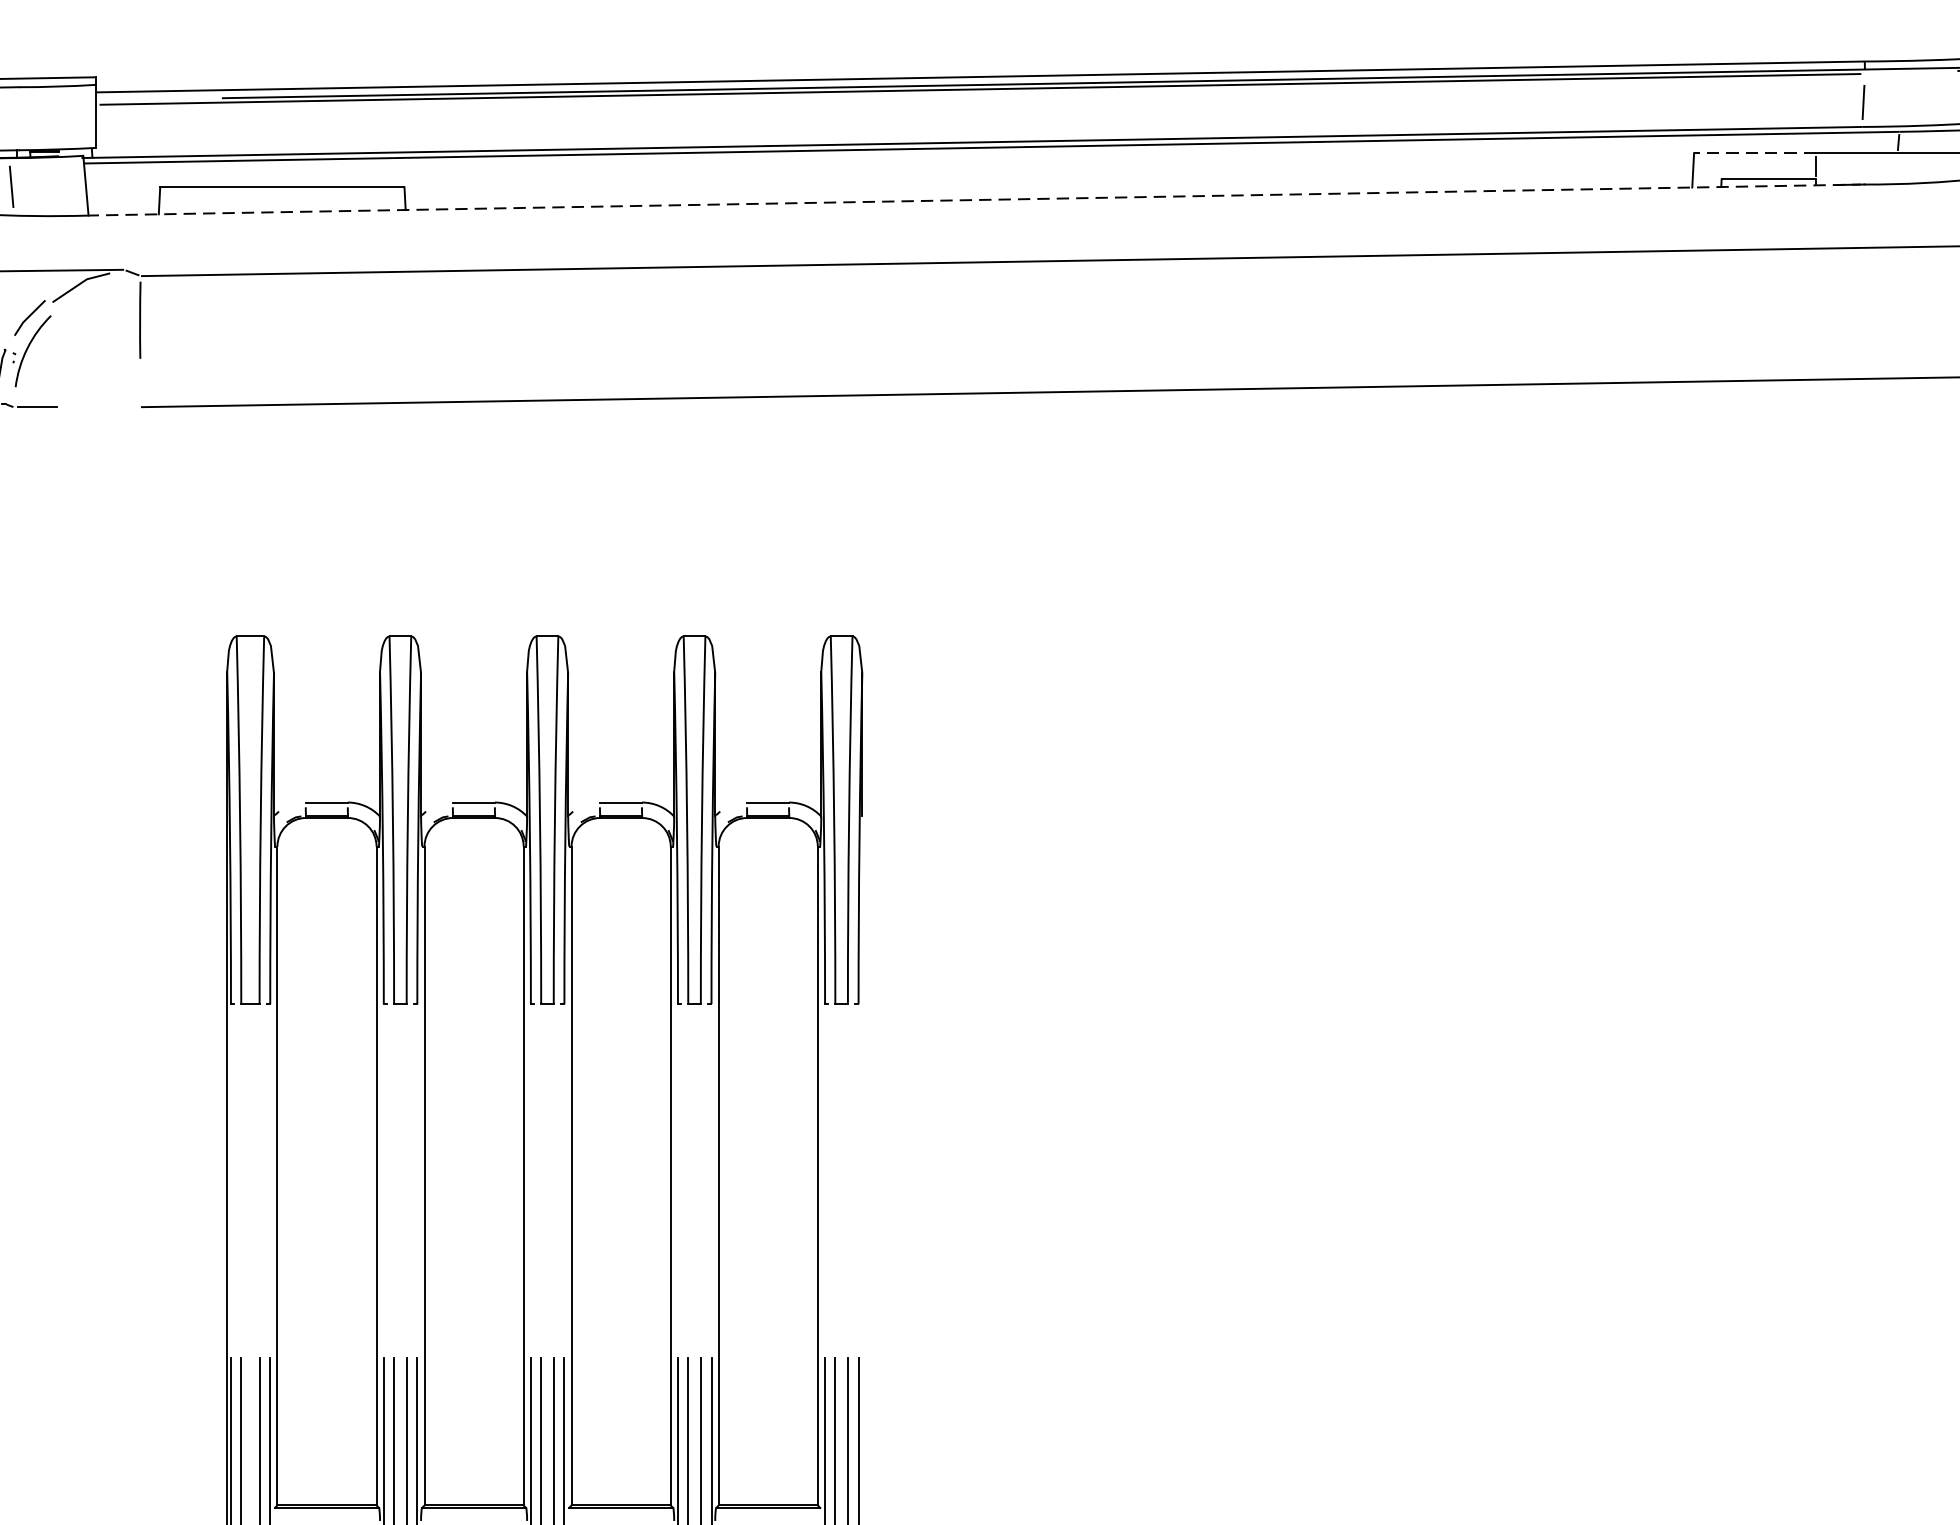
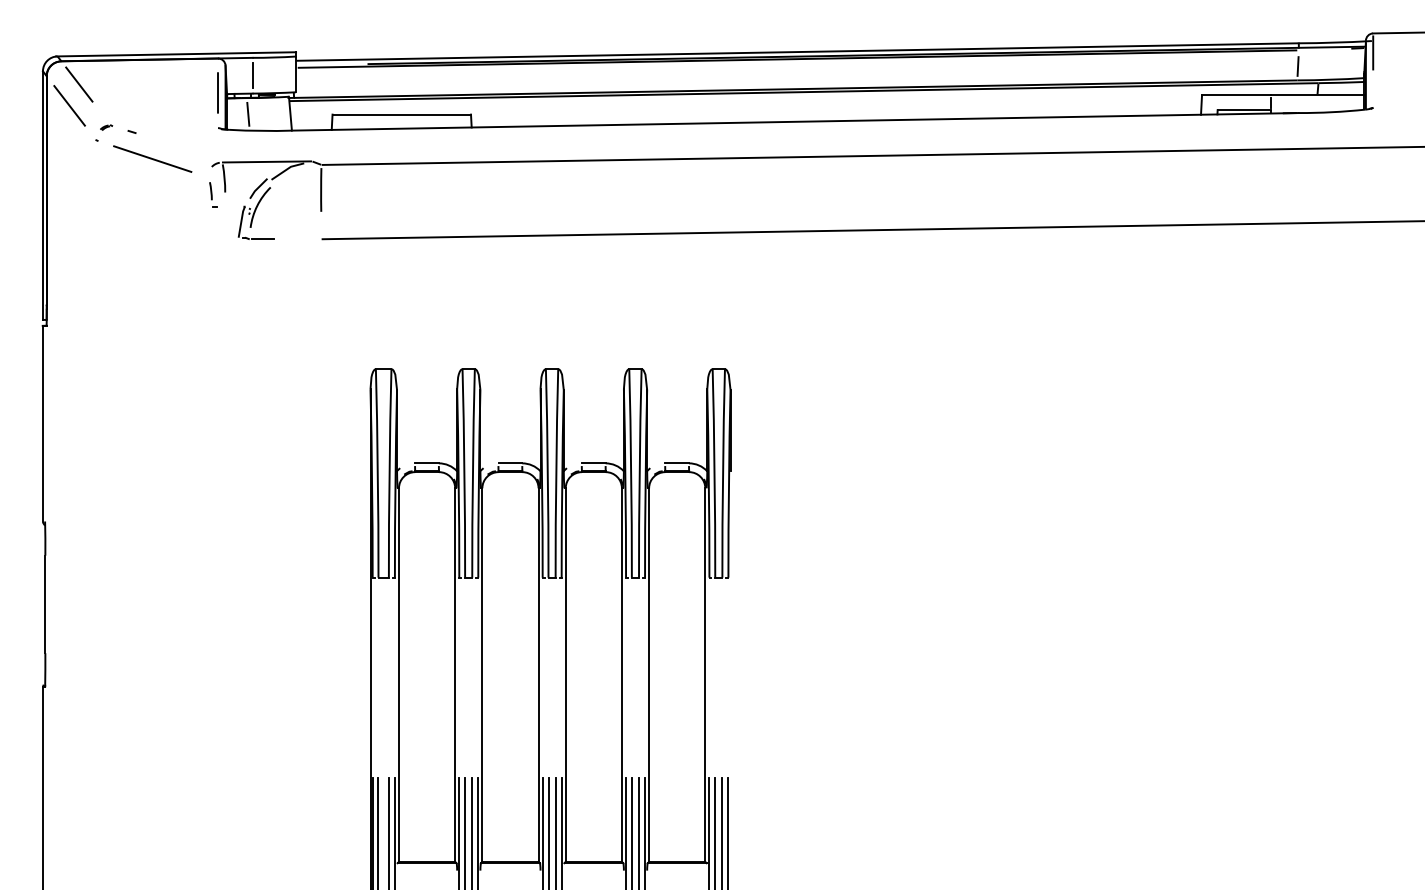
line: (19, 118) -> (252, 75), added
line: (1754, 153) -> (1236, 95), dashed -> solid
line: (976, 199) -> (795, 121), dashed -> solid

